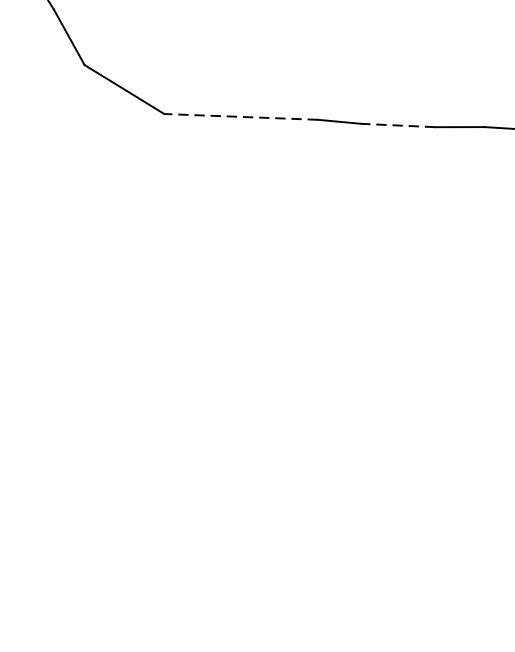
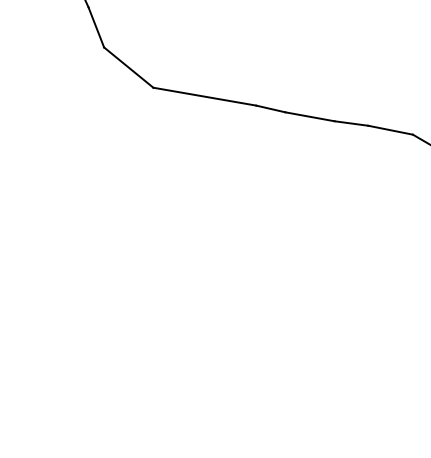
line: (240, 116) -> (204, 96), dashed -> solid
line: (397, 125) -> (309, 116), dashed -> solid

